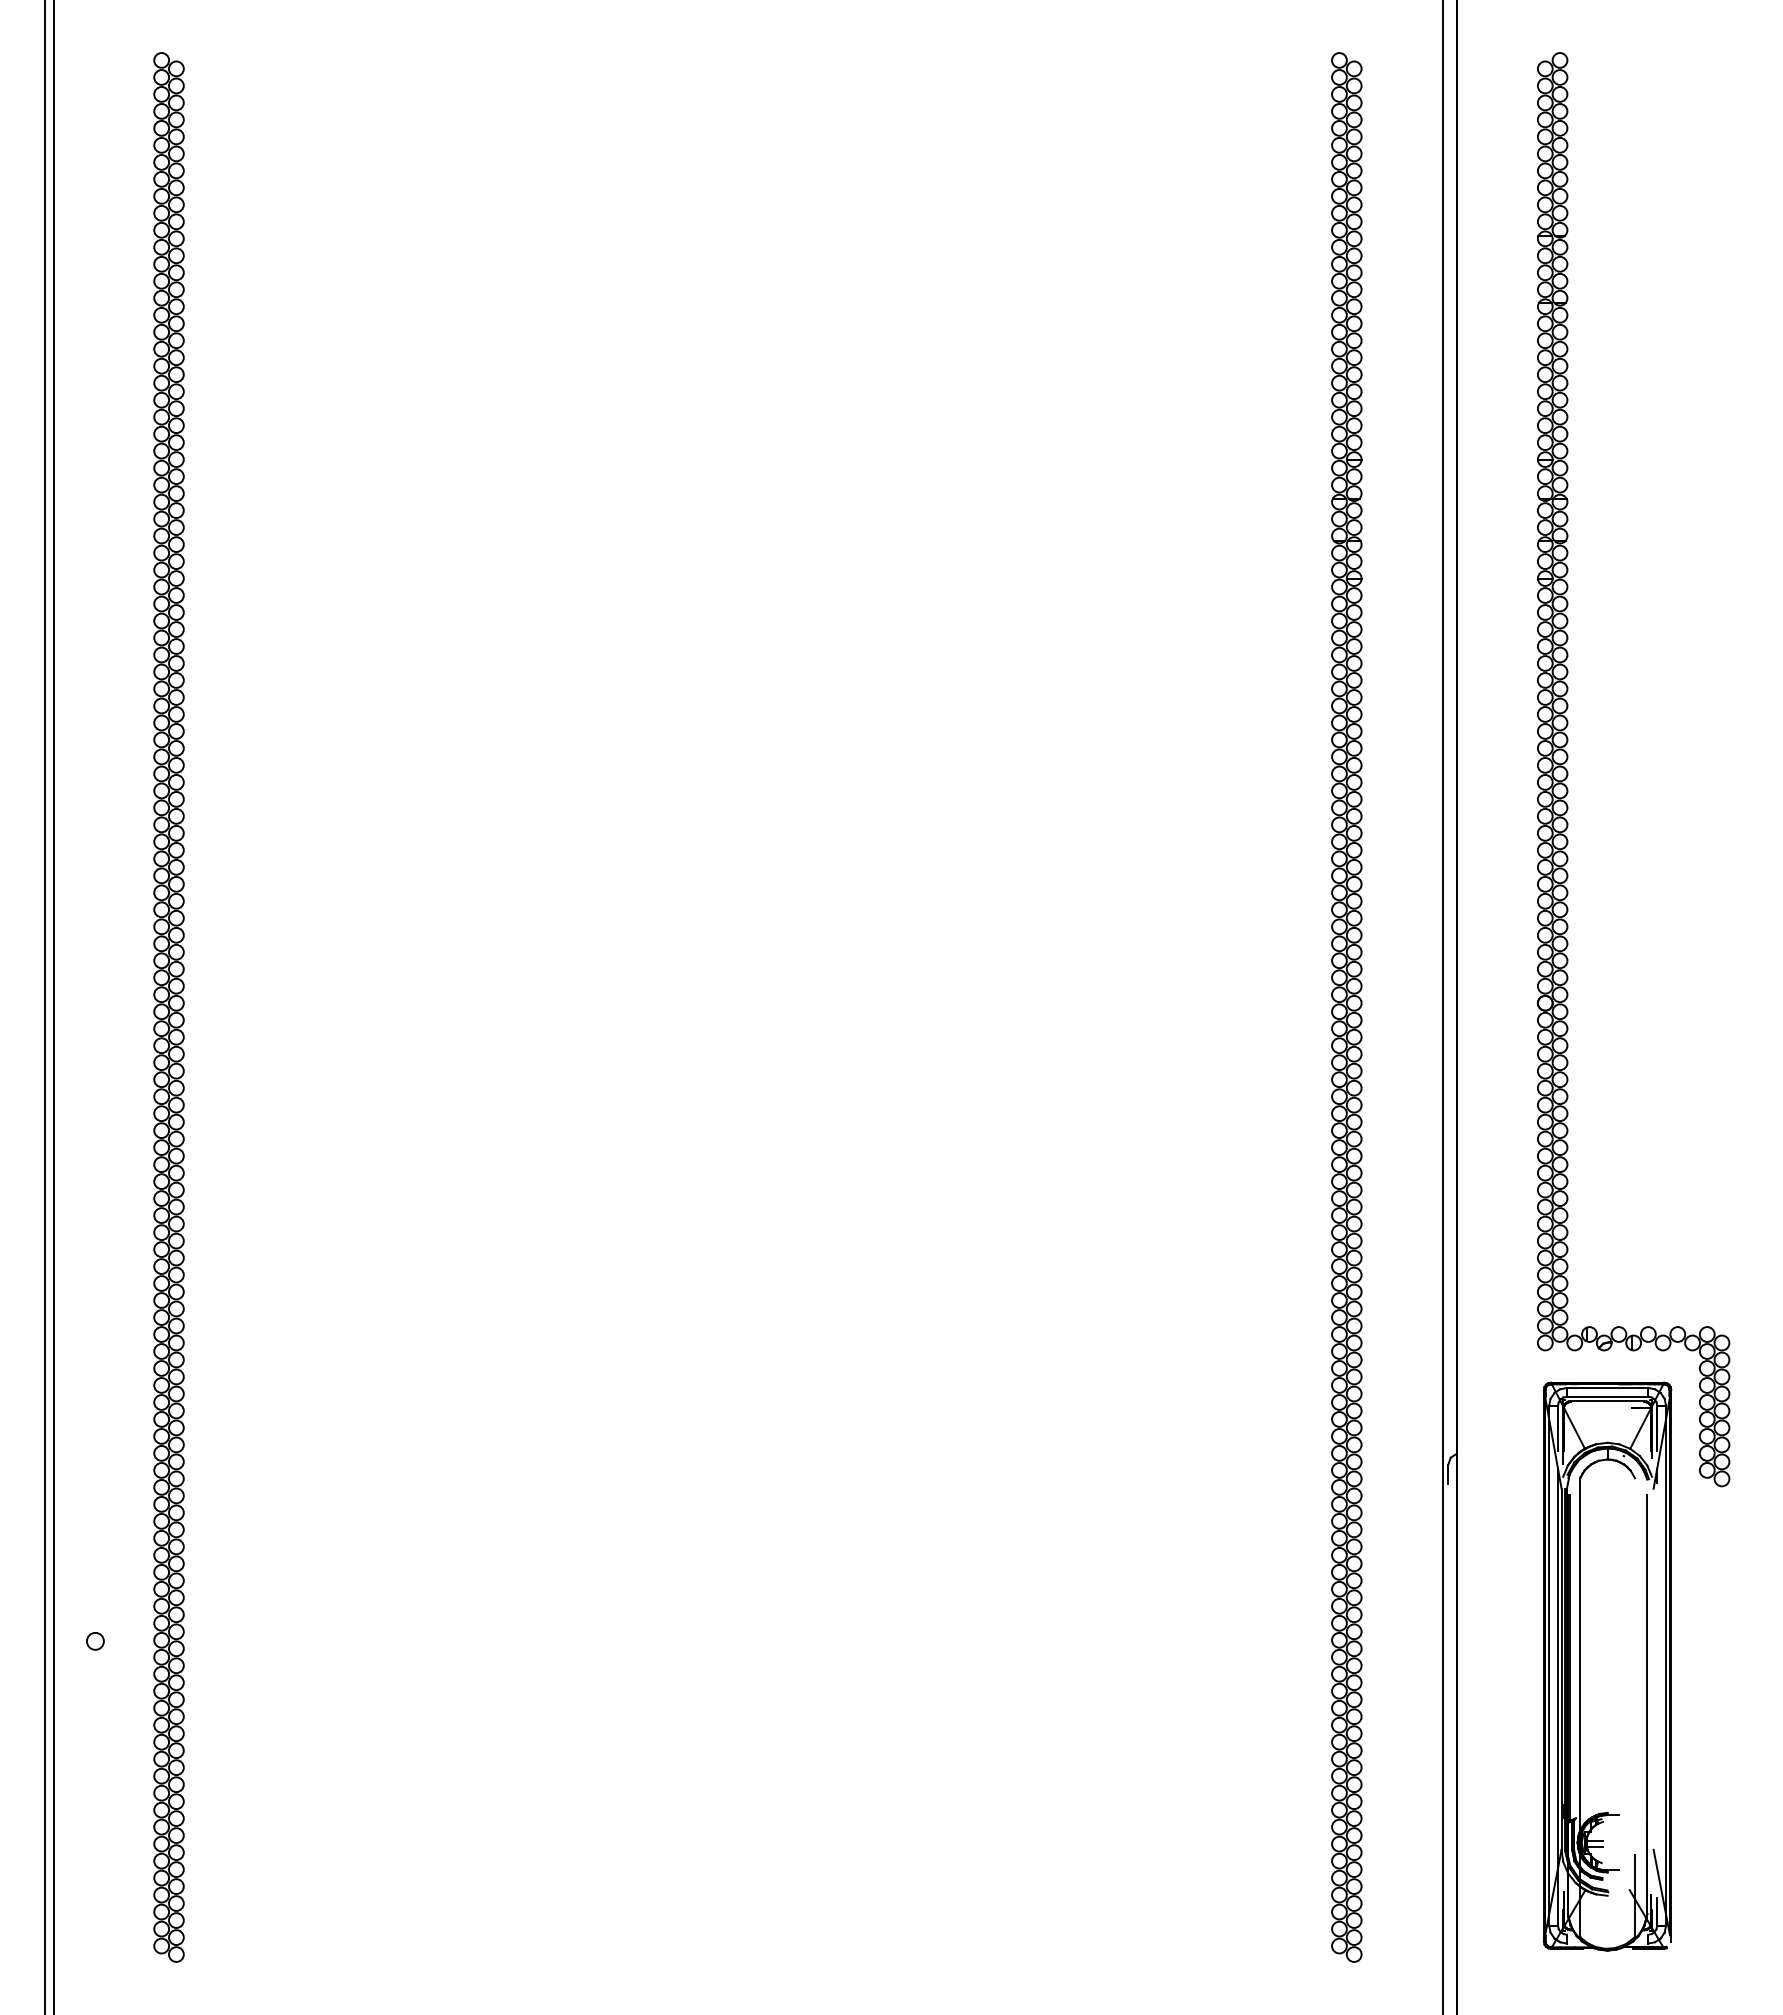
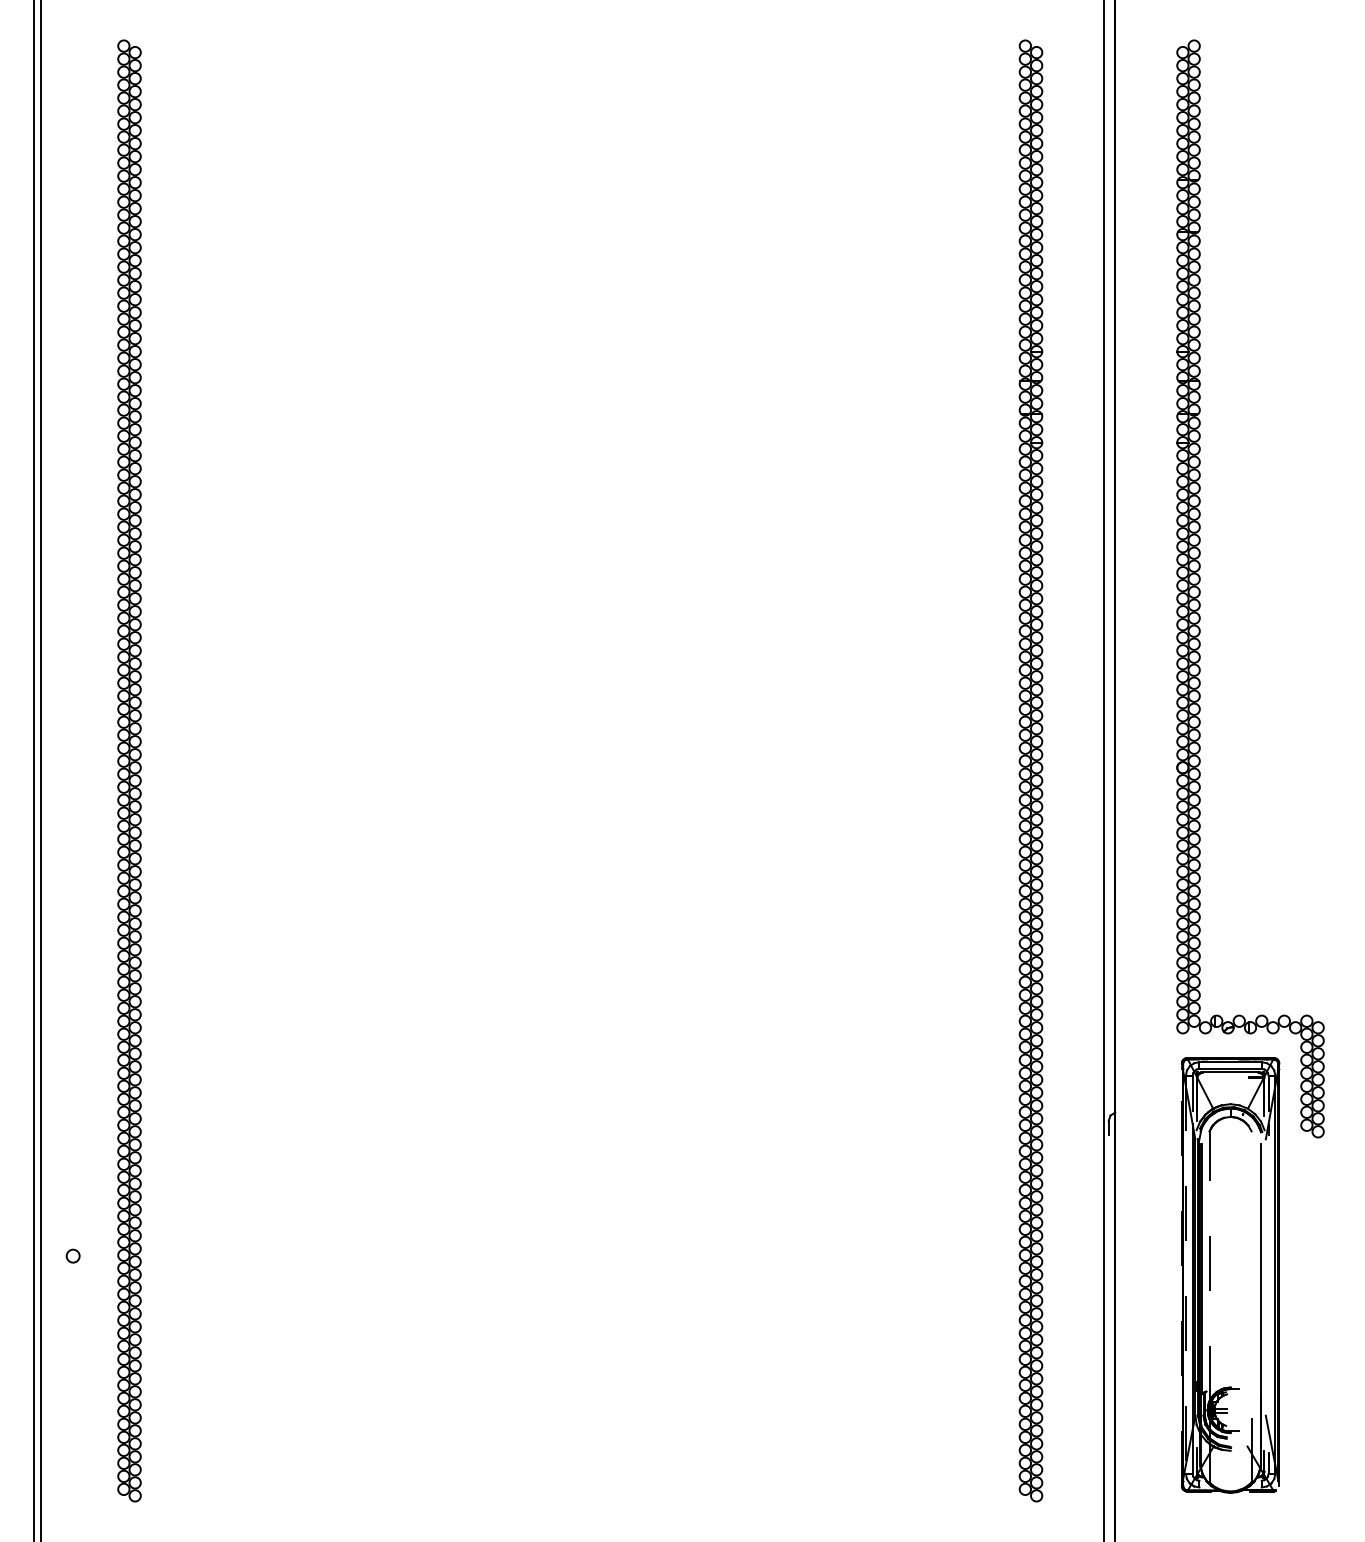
line: (1580, 1654) -> (1209, 1266), solid -> dashed
line: (1543, 1665) -> (1181, 1274), solid -> dashed
line: (1549, 1666) -> (1186, 1275), solid -> dashed

